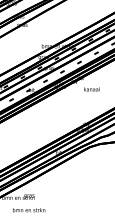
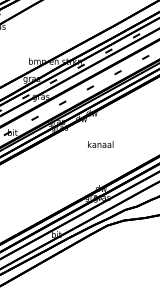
text: (91, 89) -> (100, 144), moved

